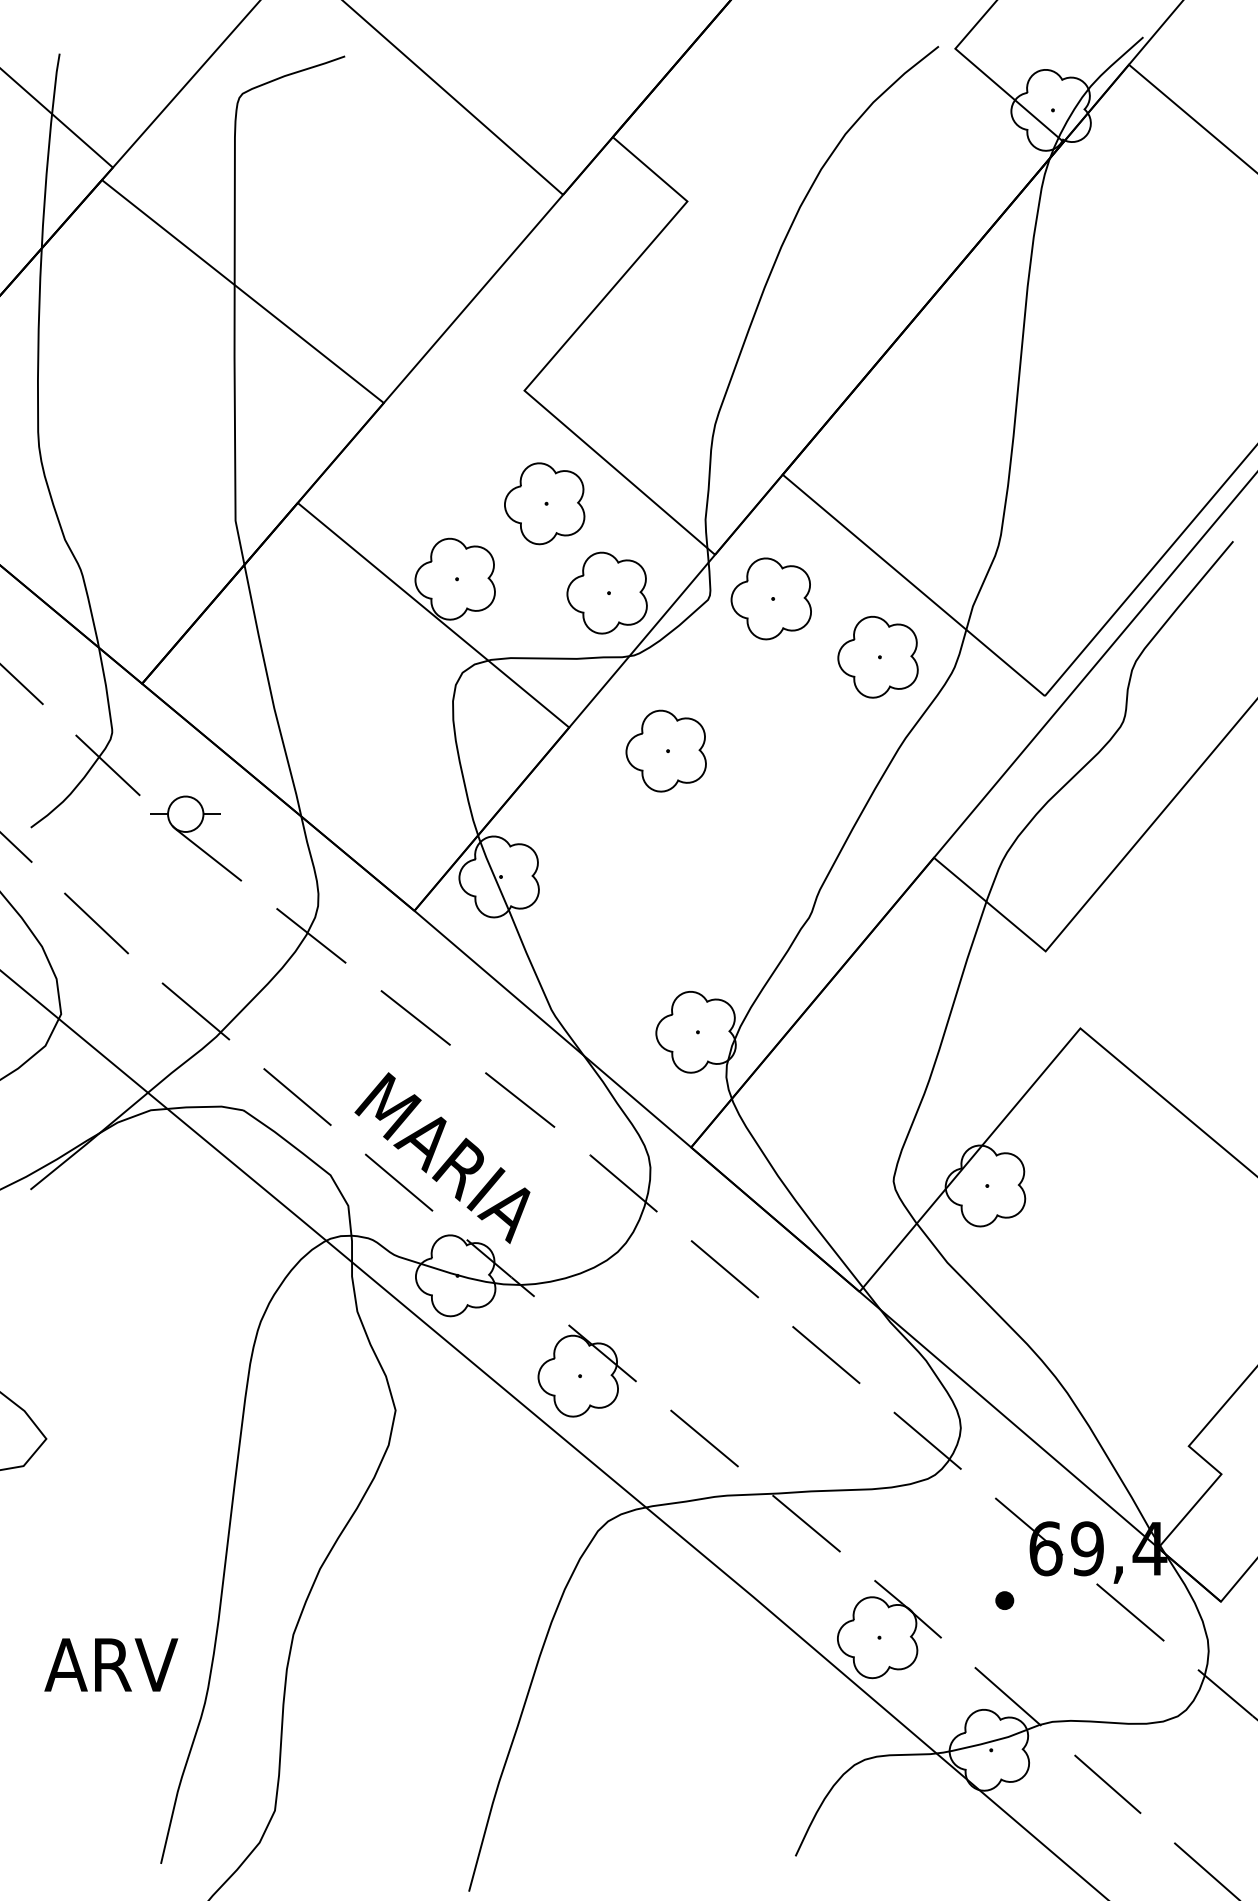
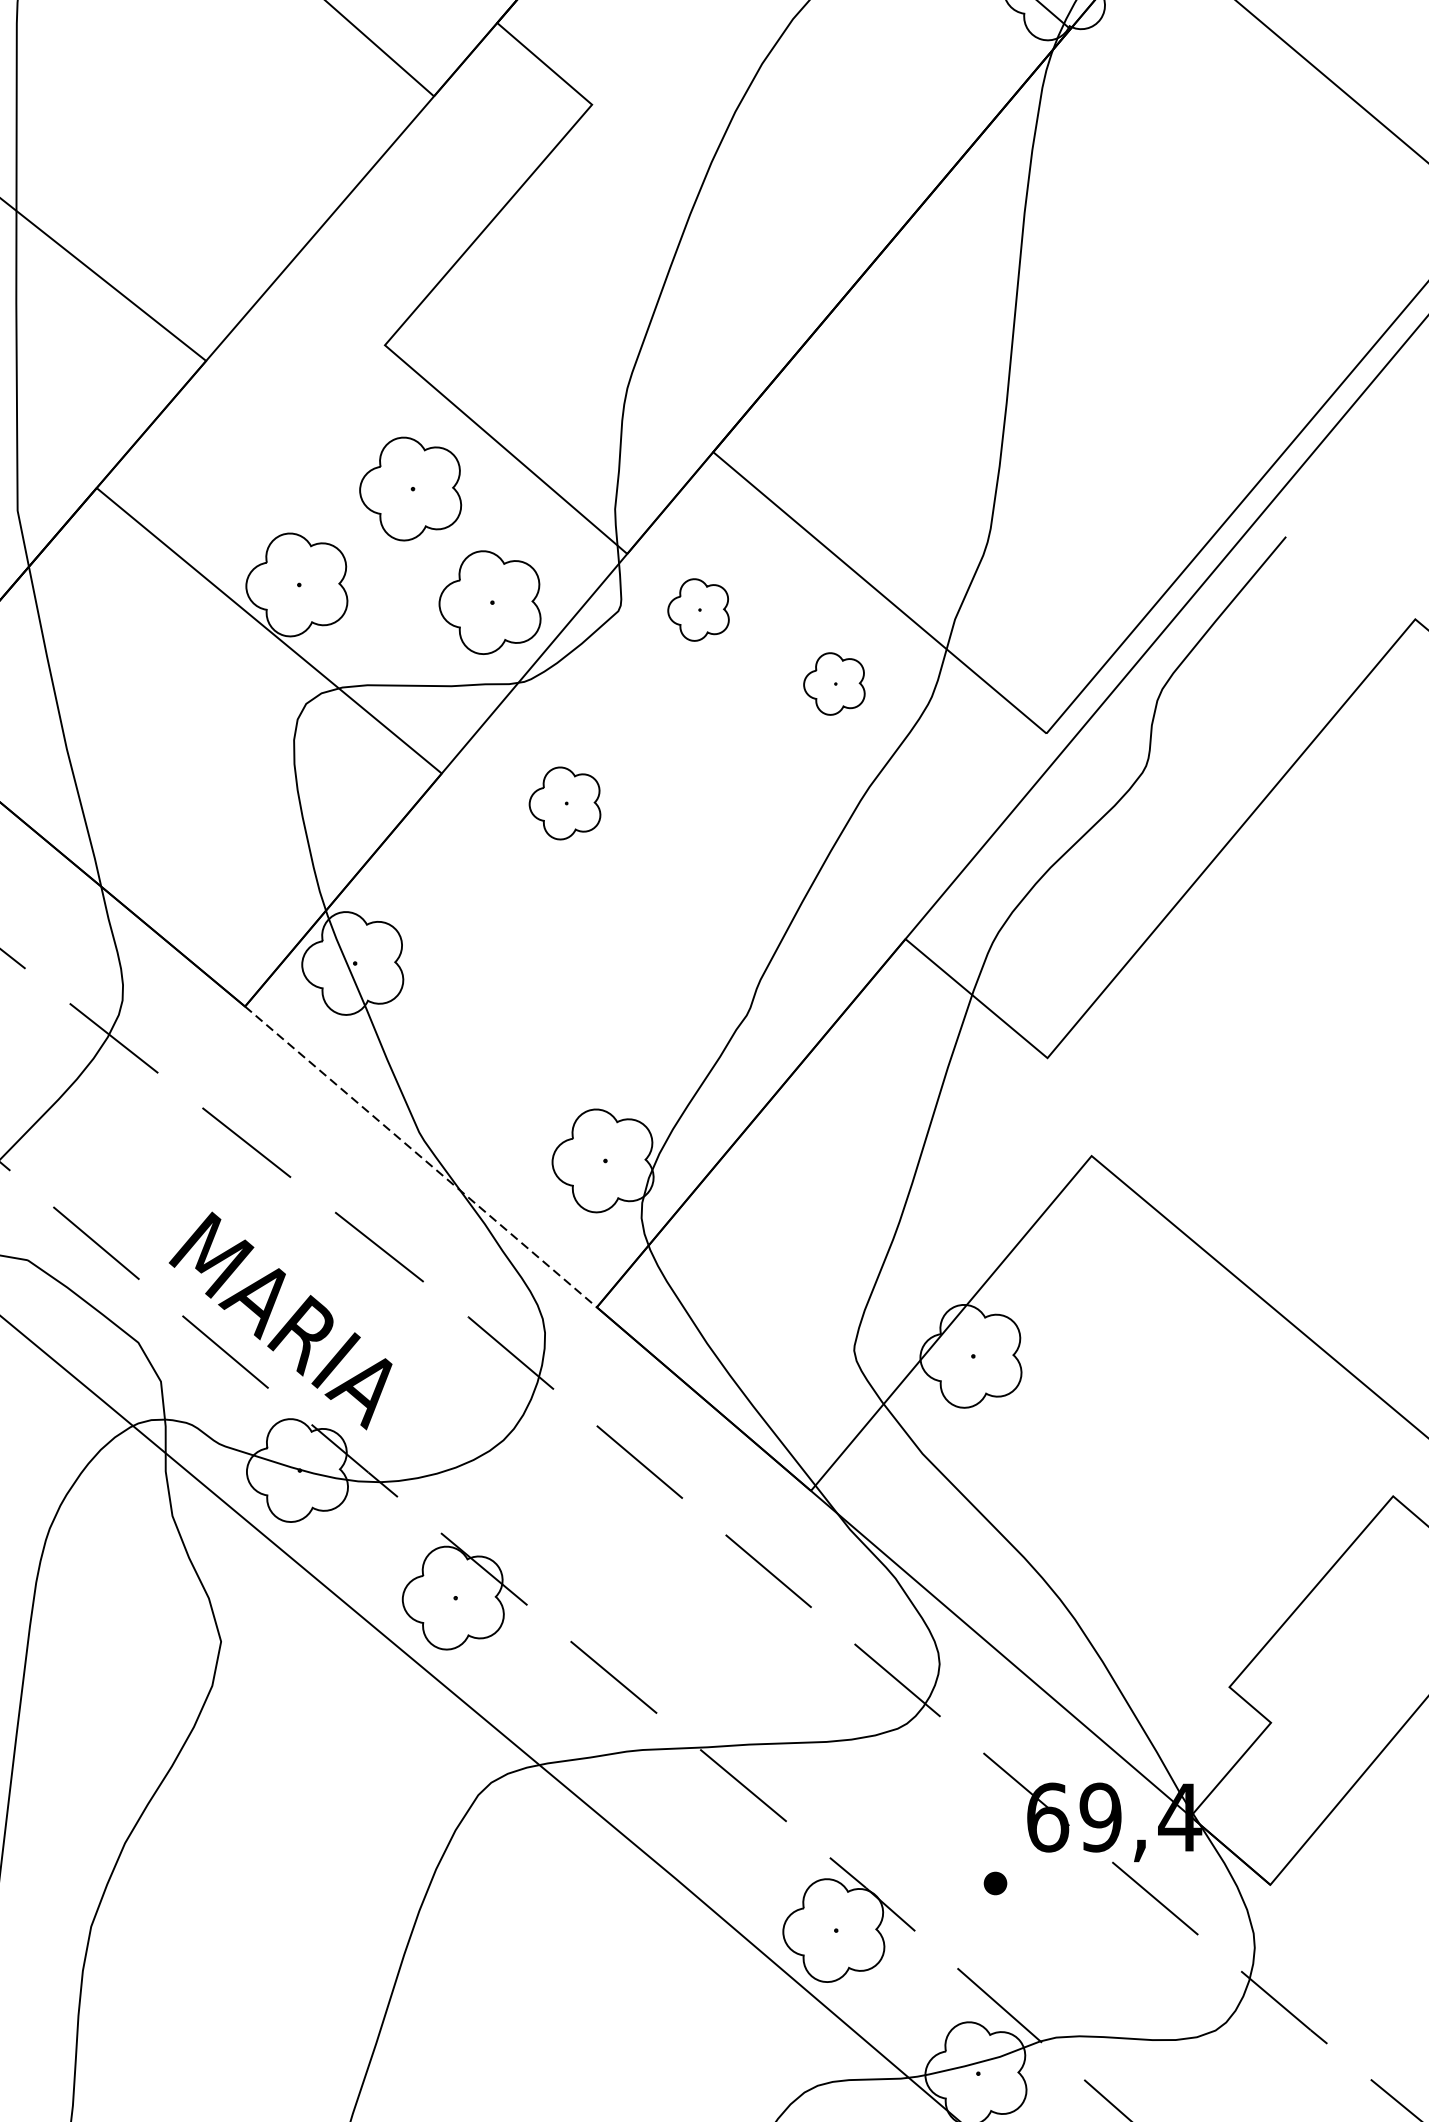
part: (770, 598) -> (697, 609), size x0.6
part: (877, 656) -> (833, 683), size x0.6
part: (665, 750) -> (564, 802), size x0.7
line: (553, 1029) -> (421, 1157), solid -> dashed

